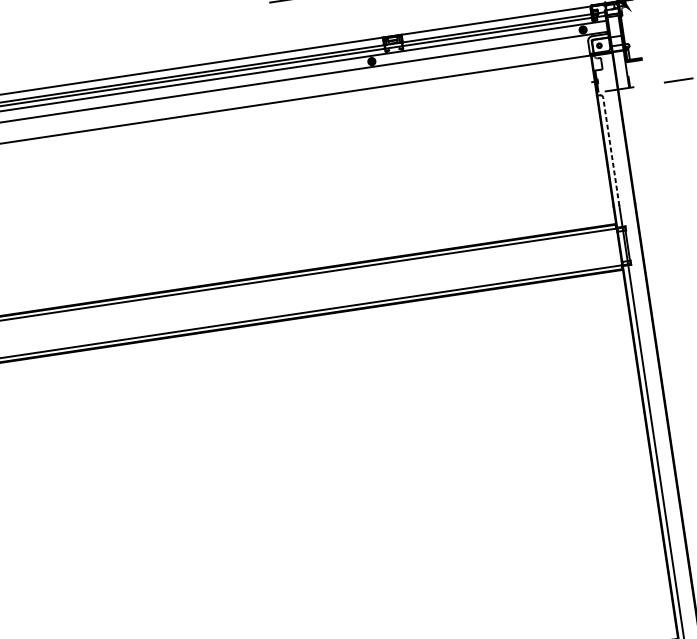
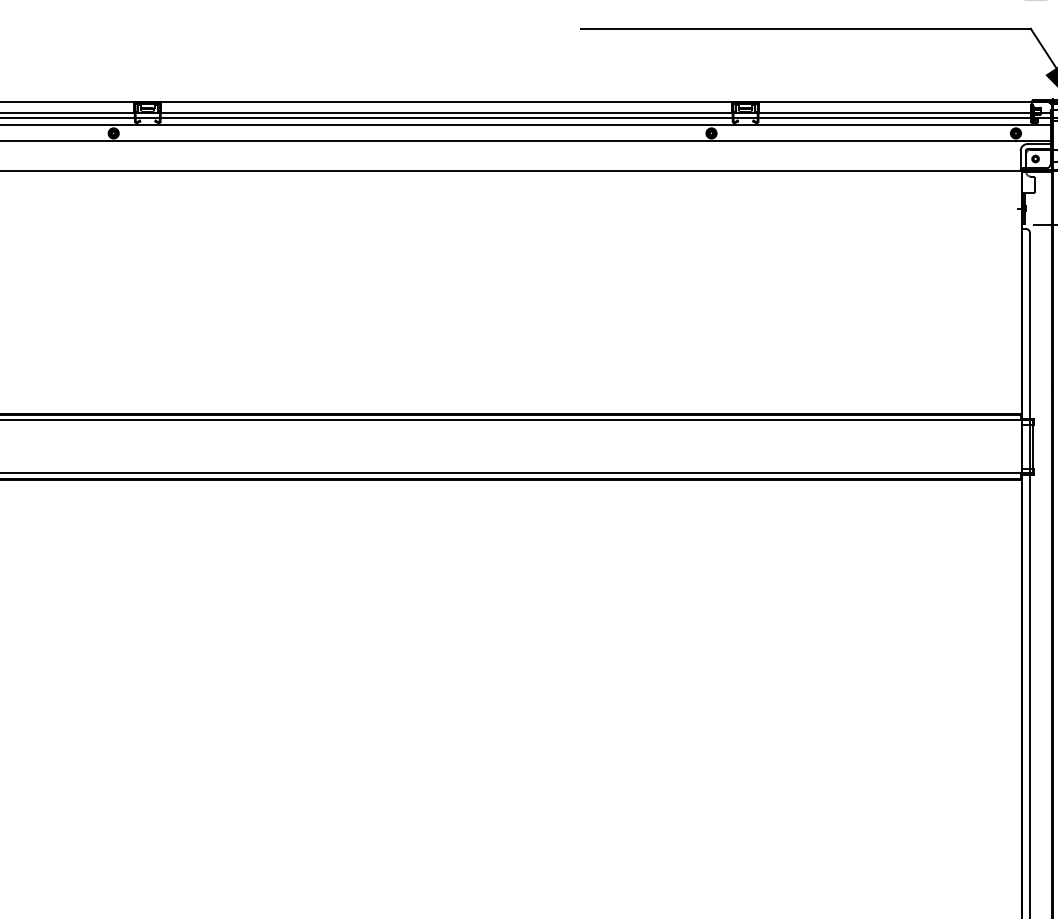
line: (611, 152) -> (1030, 311), dashed -> solid

